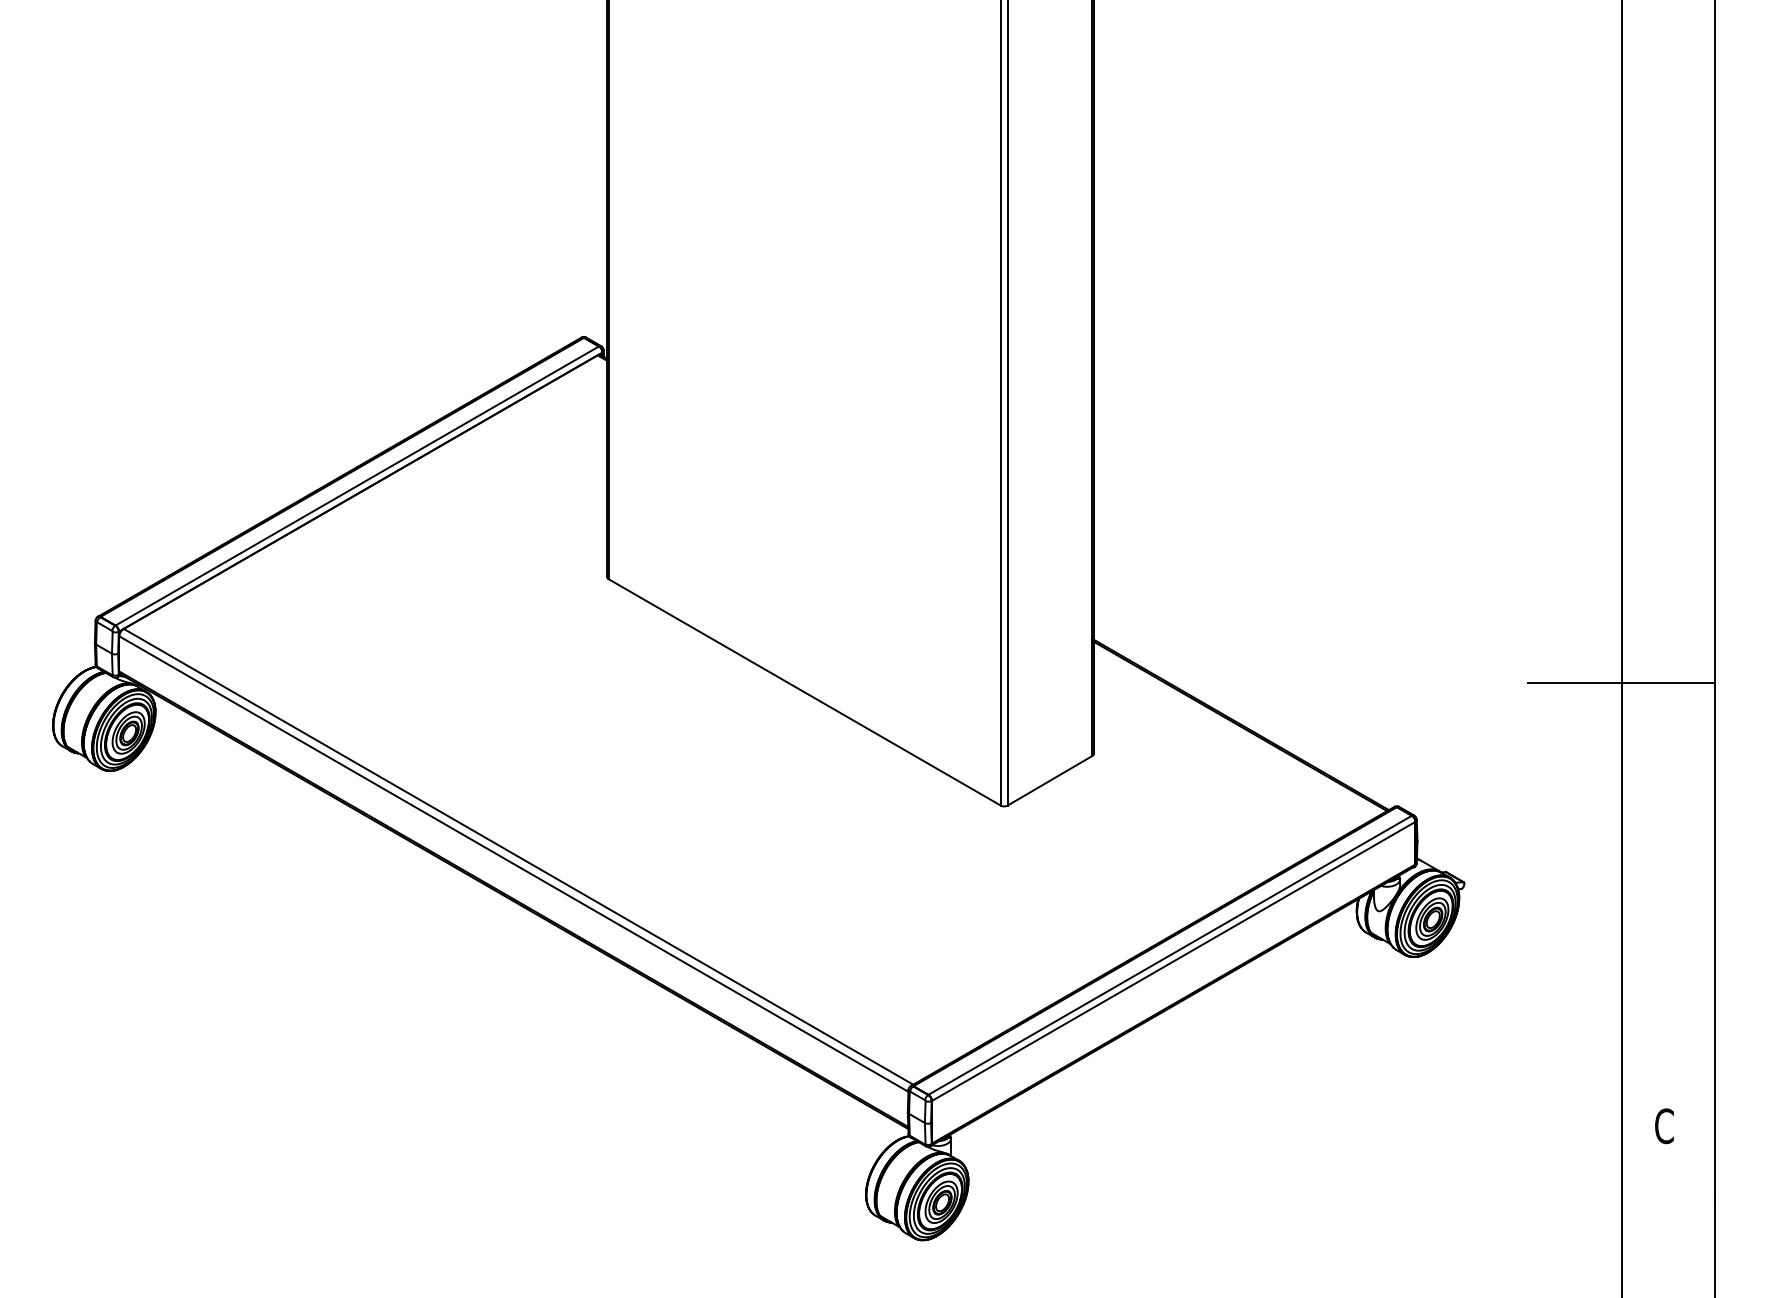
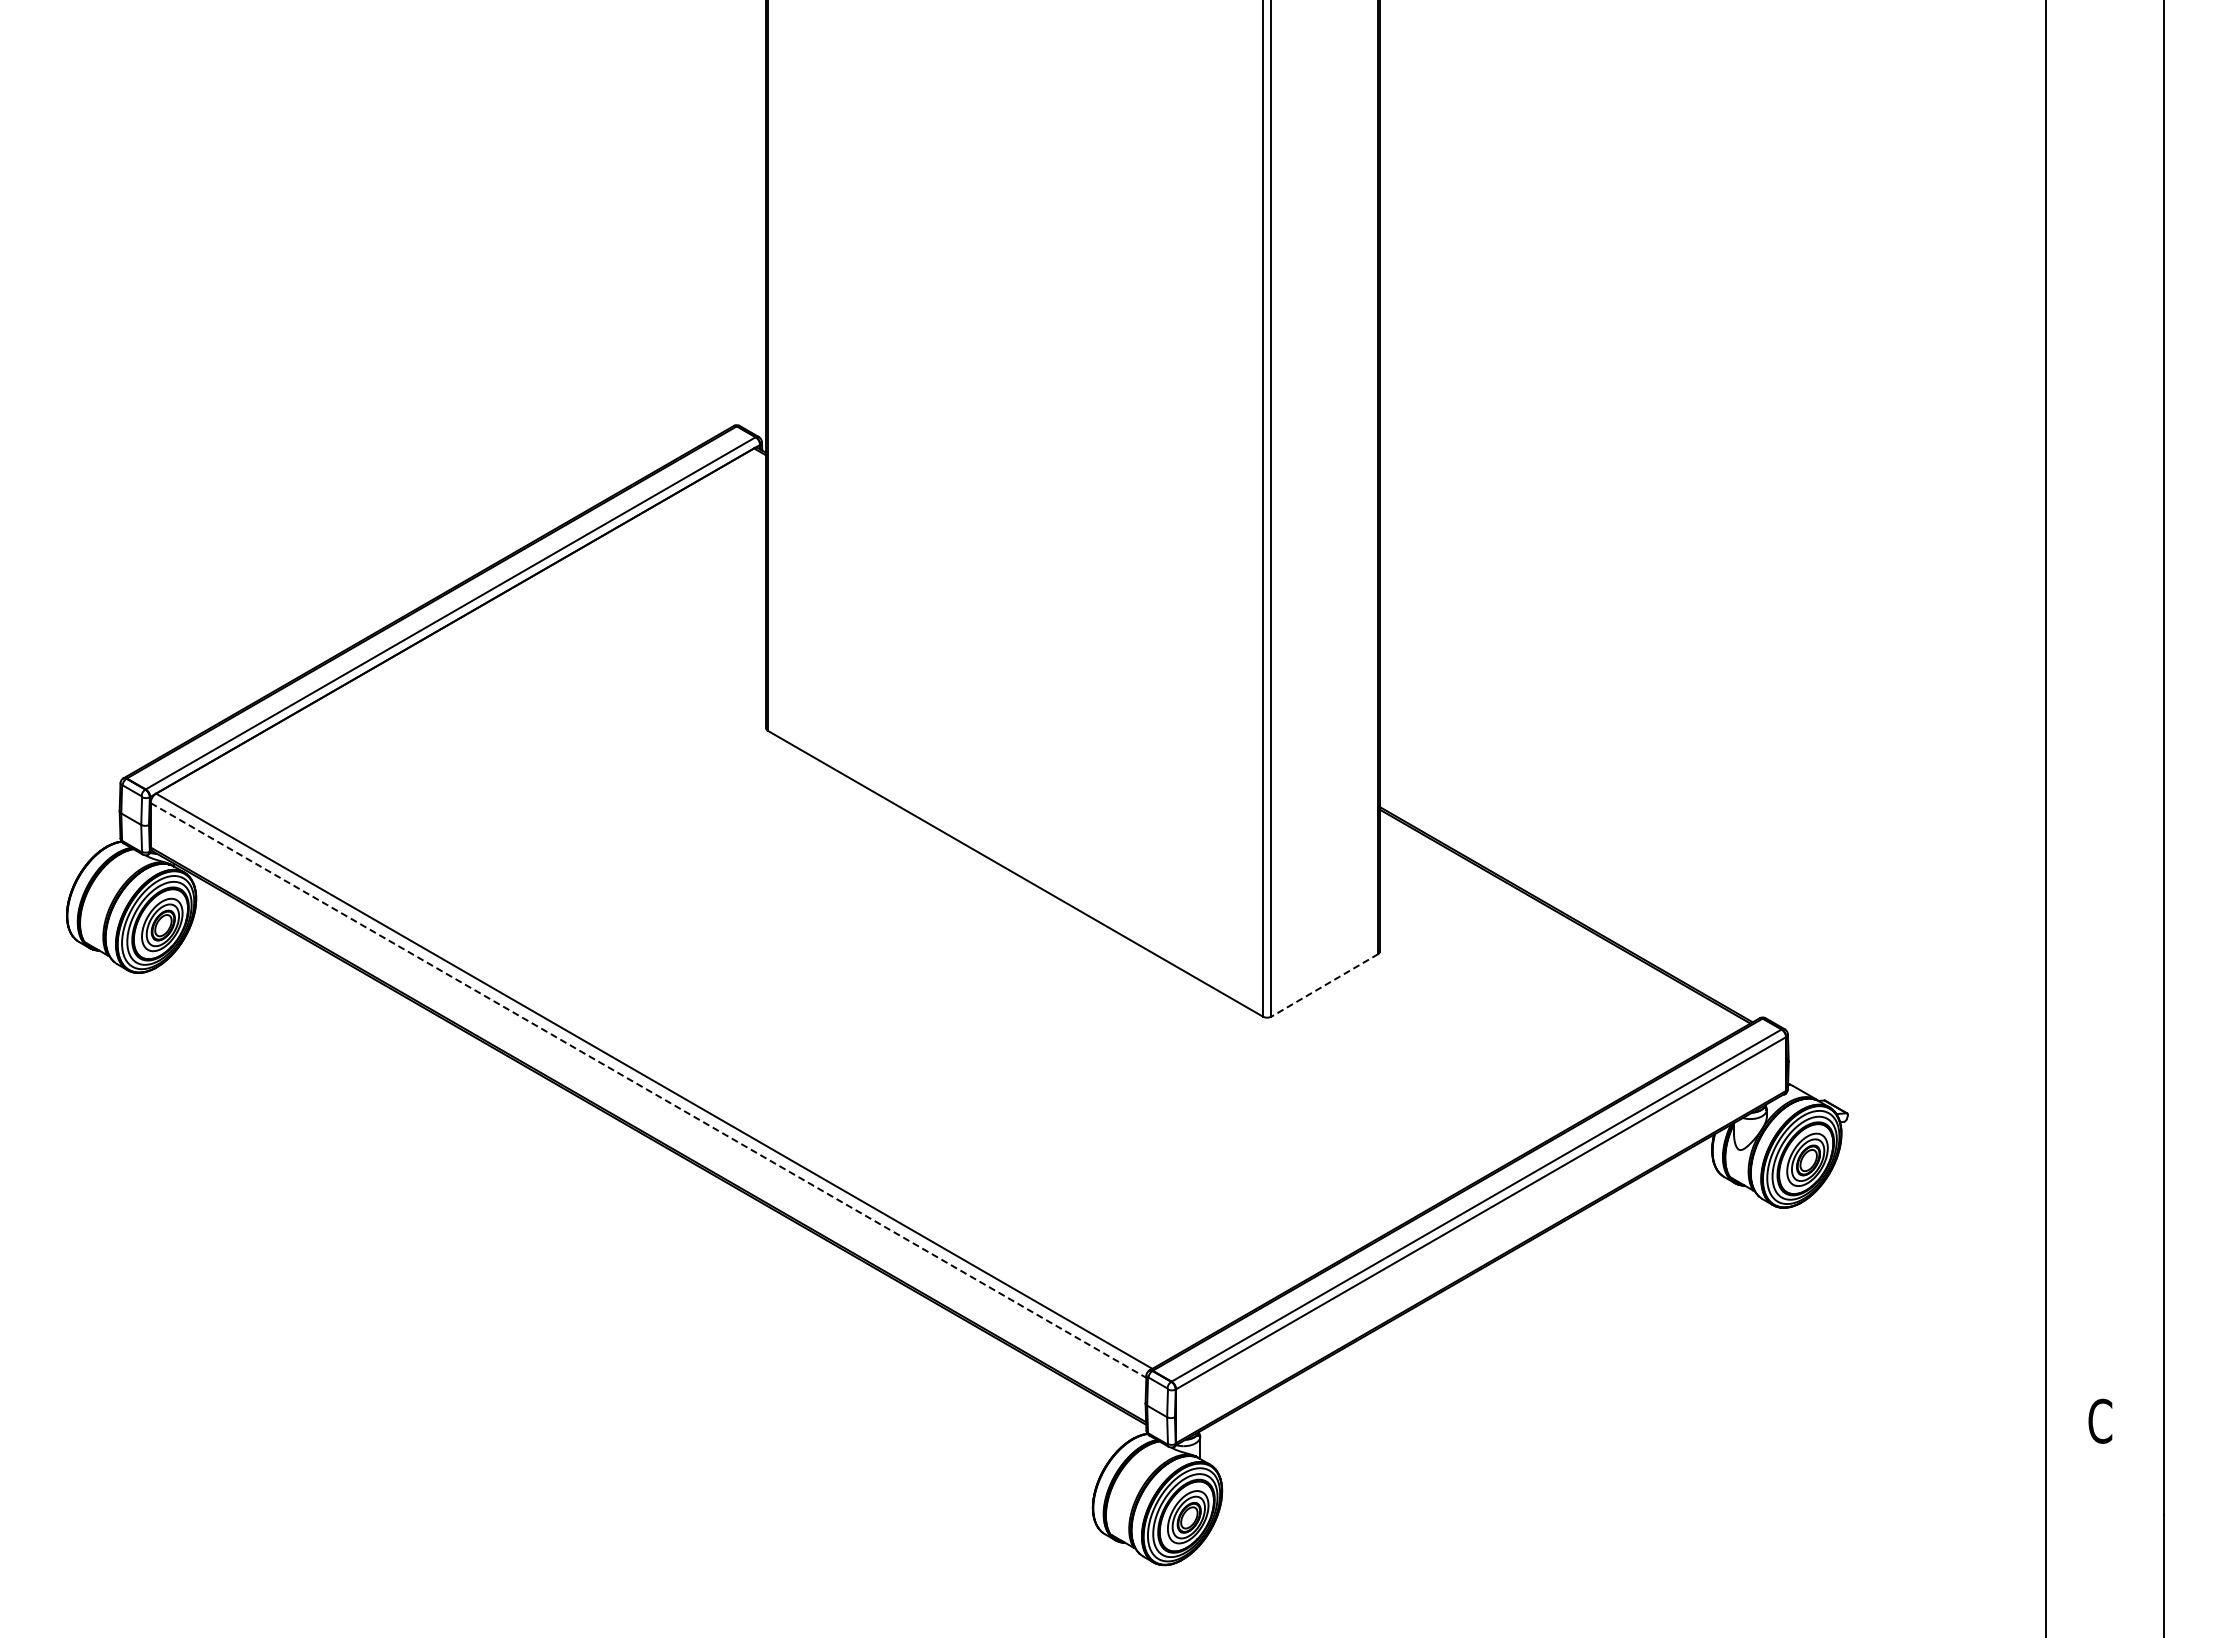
line: (1621, 682) -> (2046, 861), removed
line: (1049, 780) -> (1324, 985), solid -> dashed
line: (513, 864) -> (648, 1090), solid -> dashed

